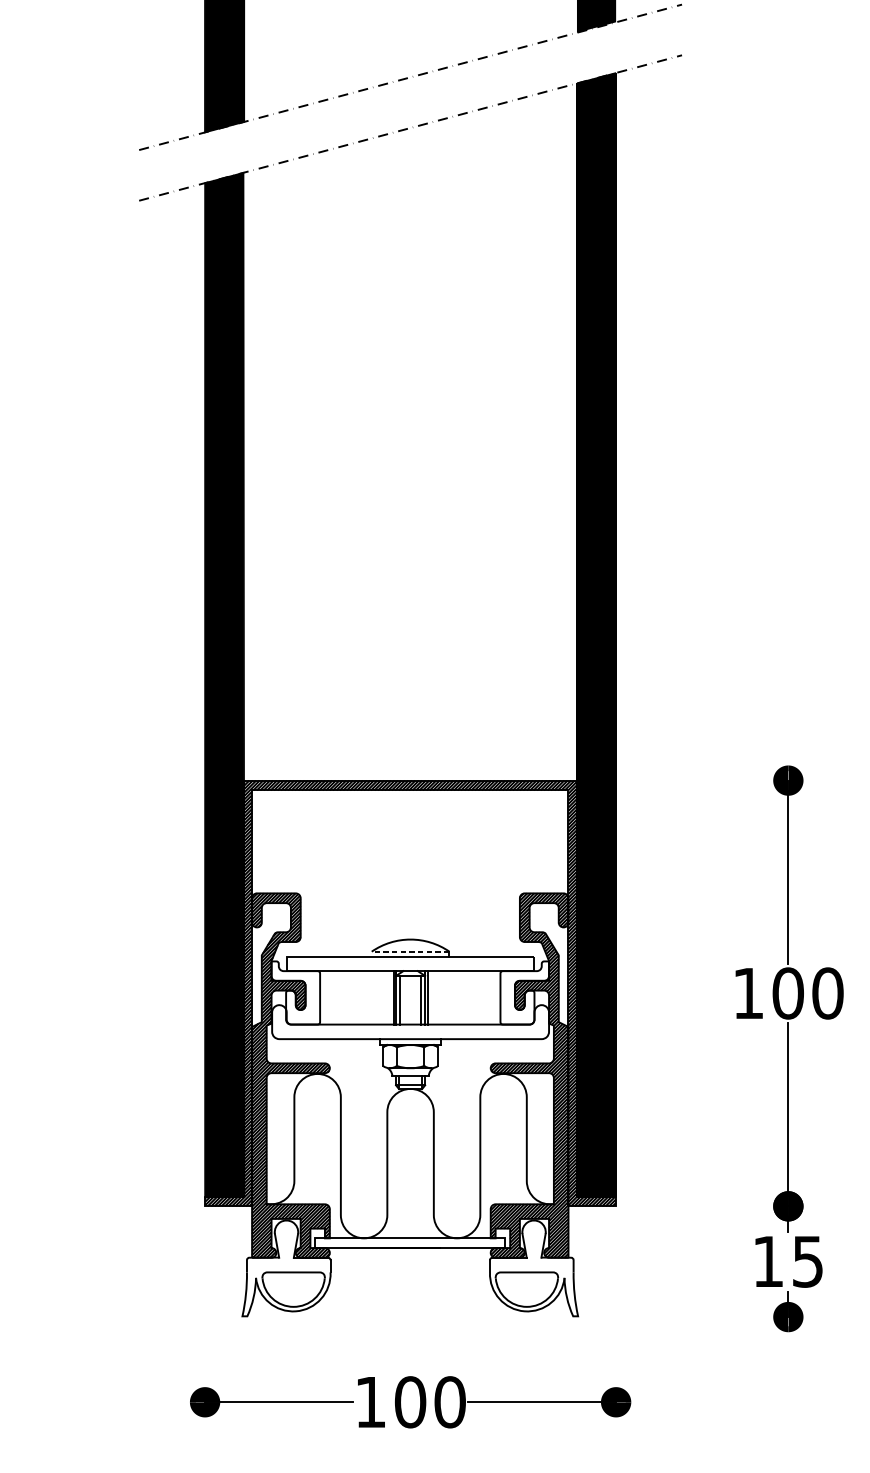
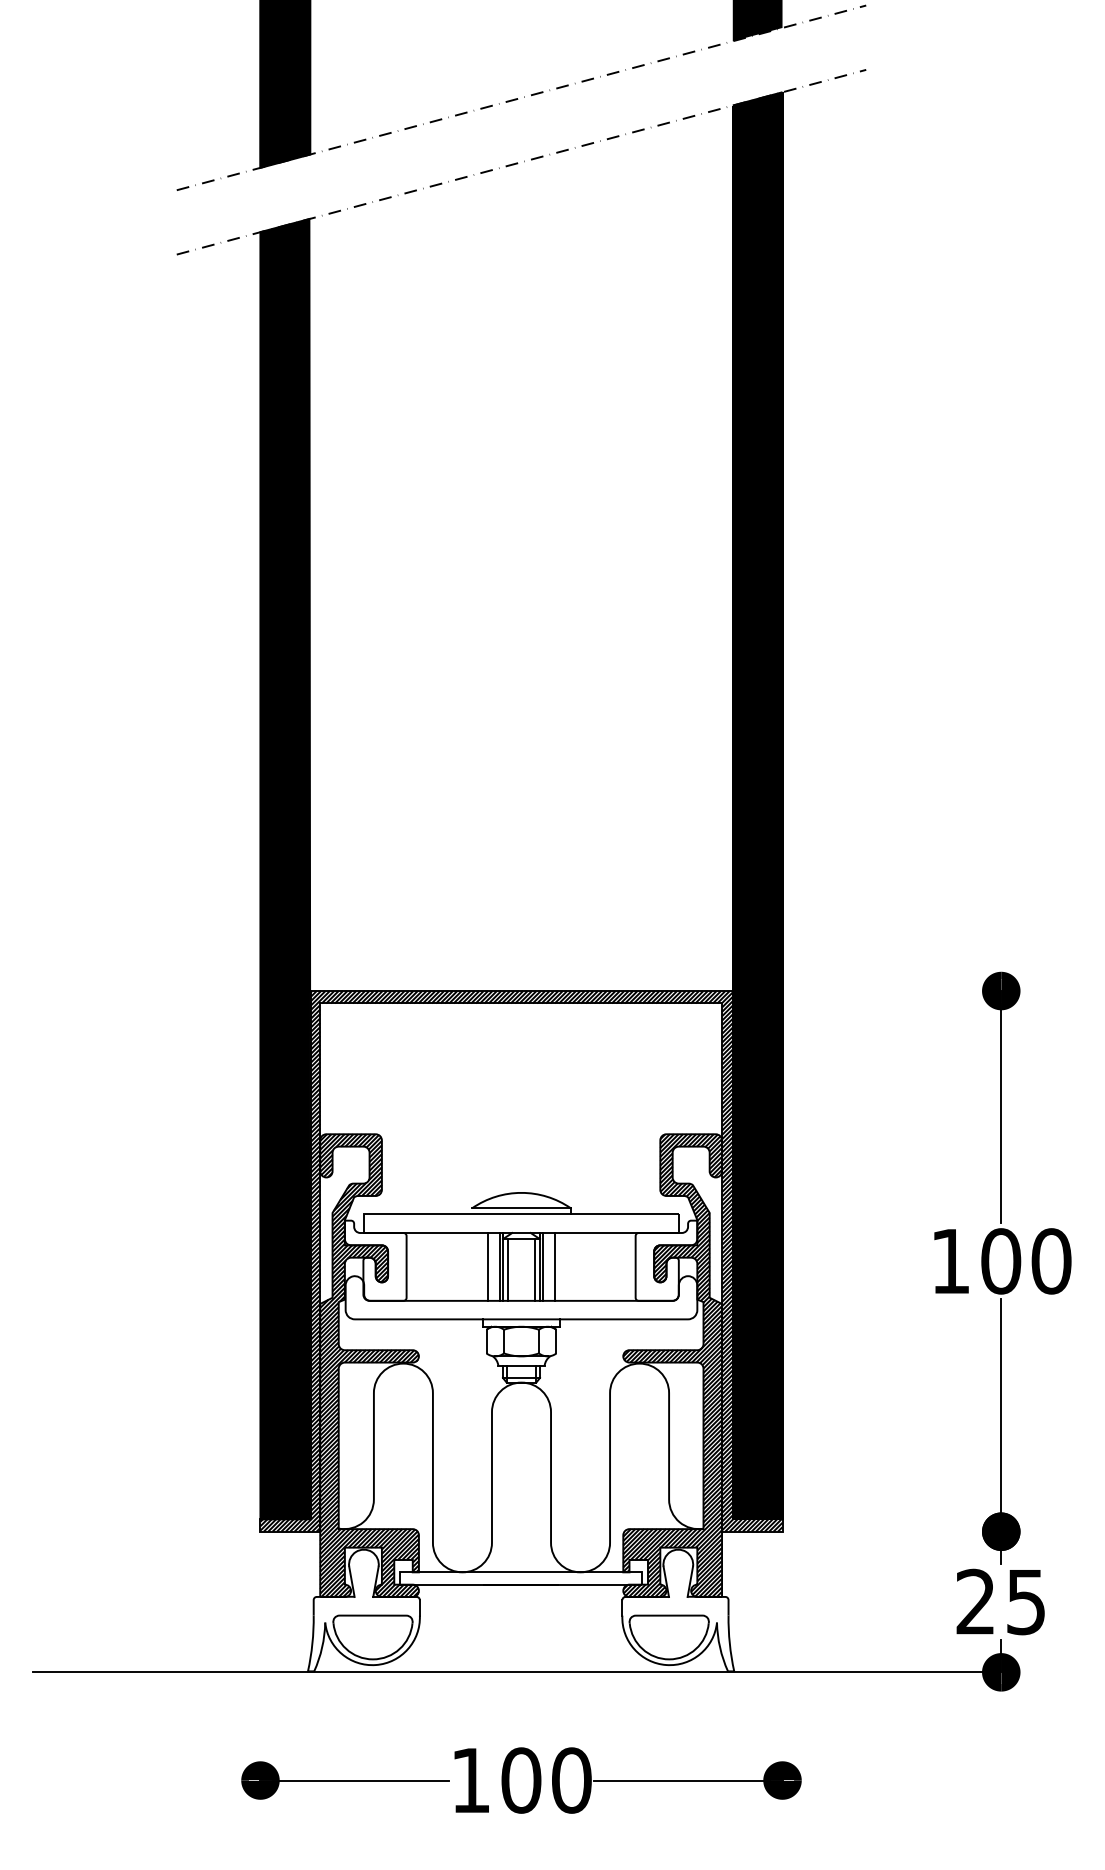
line: (410, 951) -> (521, 1208), dashed -> solid
line: (383, 997) -> (487, 1266), added
line: (437, 997) -> (555, 1266), added
text: (767, 1261) -> (974, 1601), 15 -> 25
line: (402, 1317) -> (511, 1672), added

